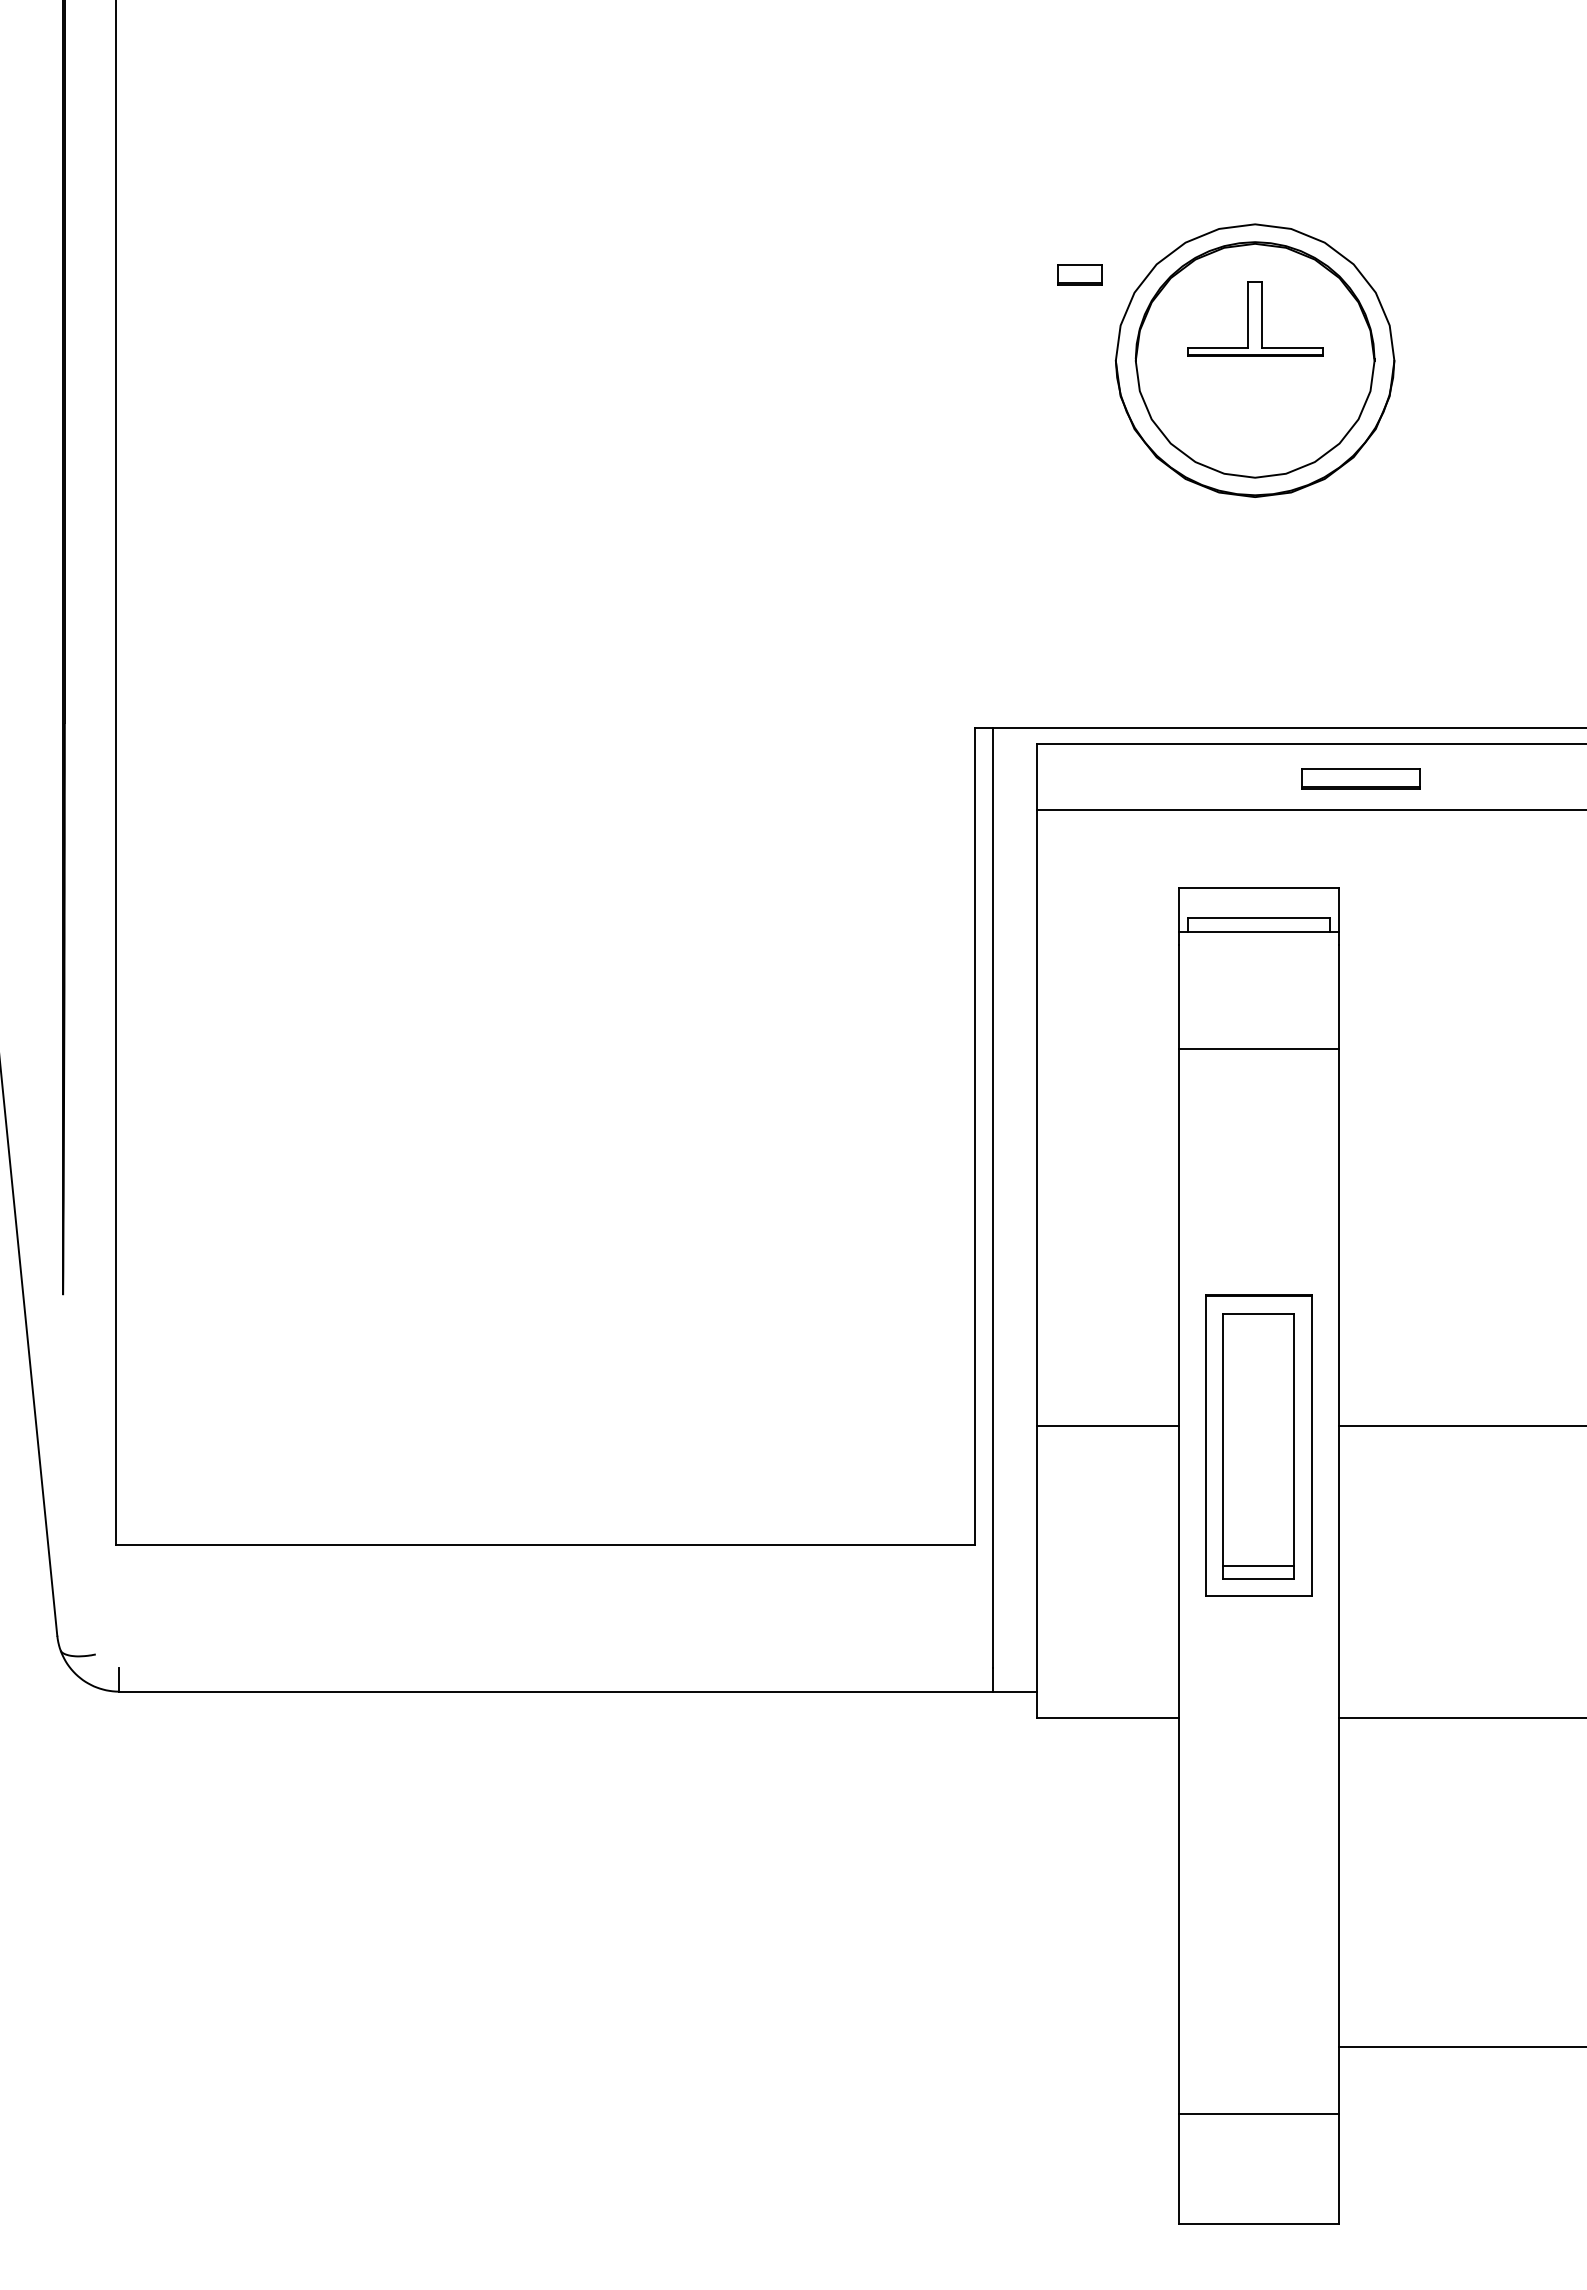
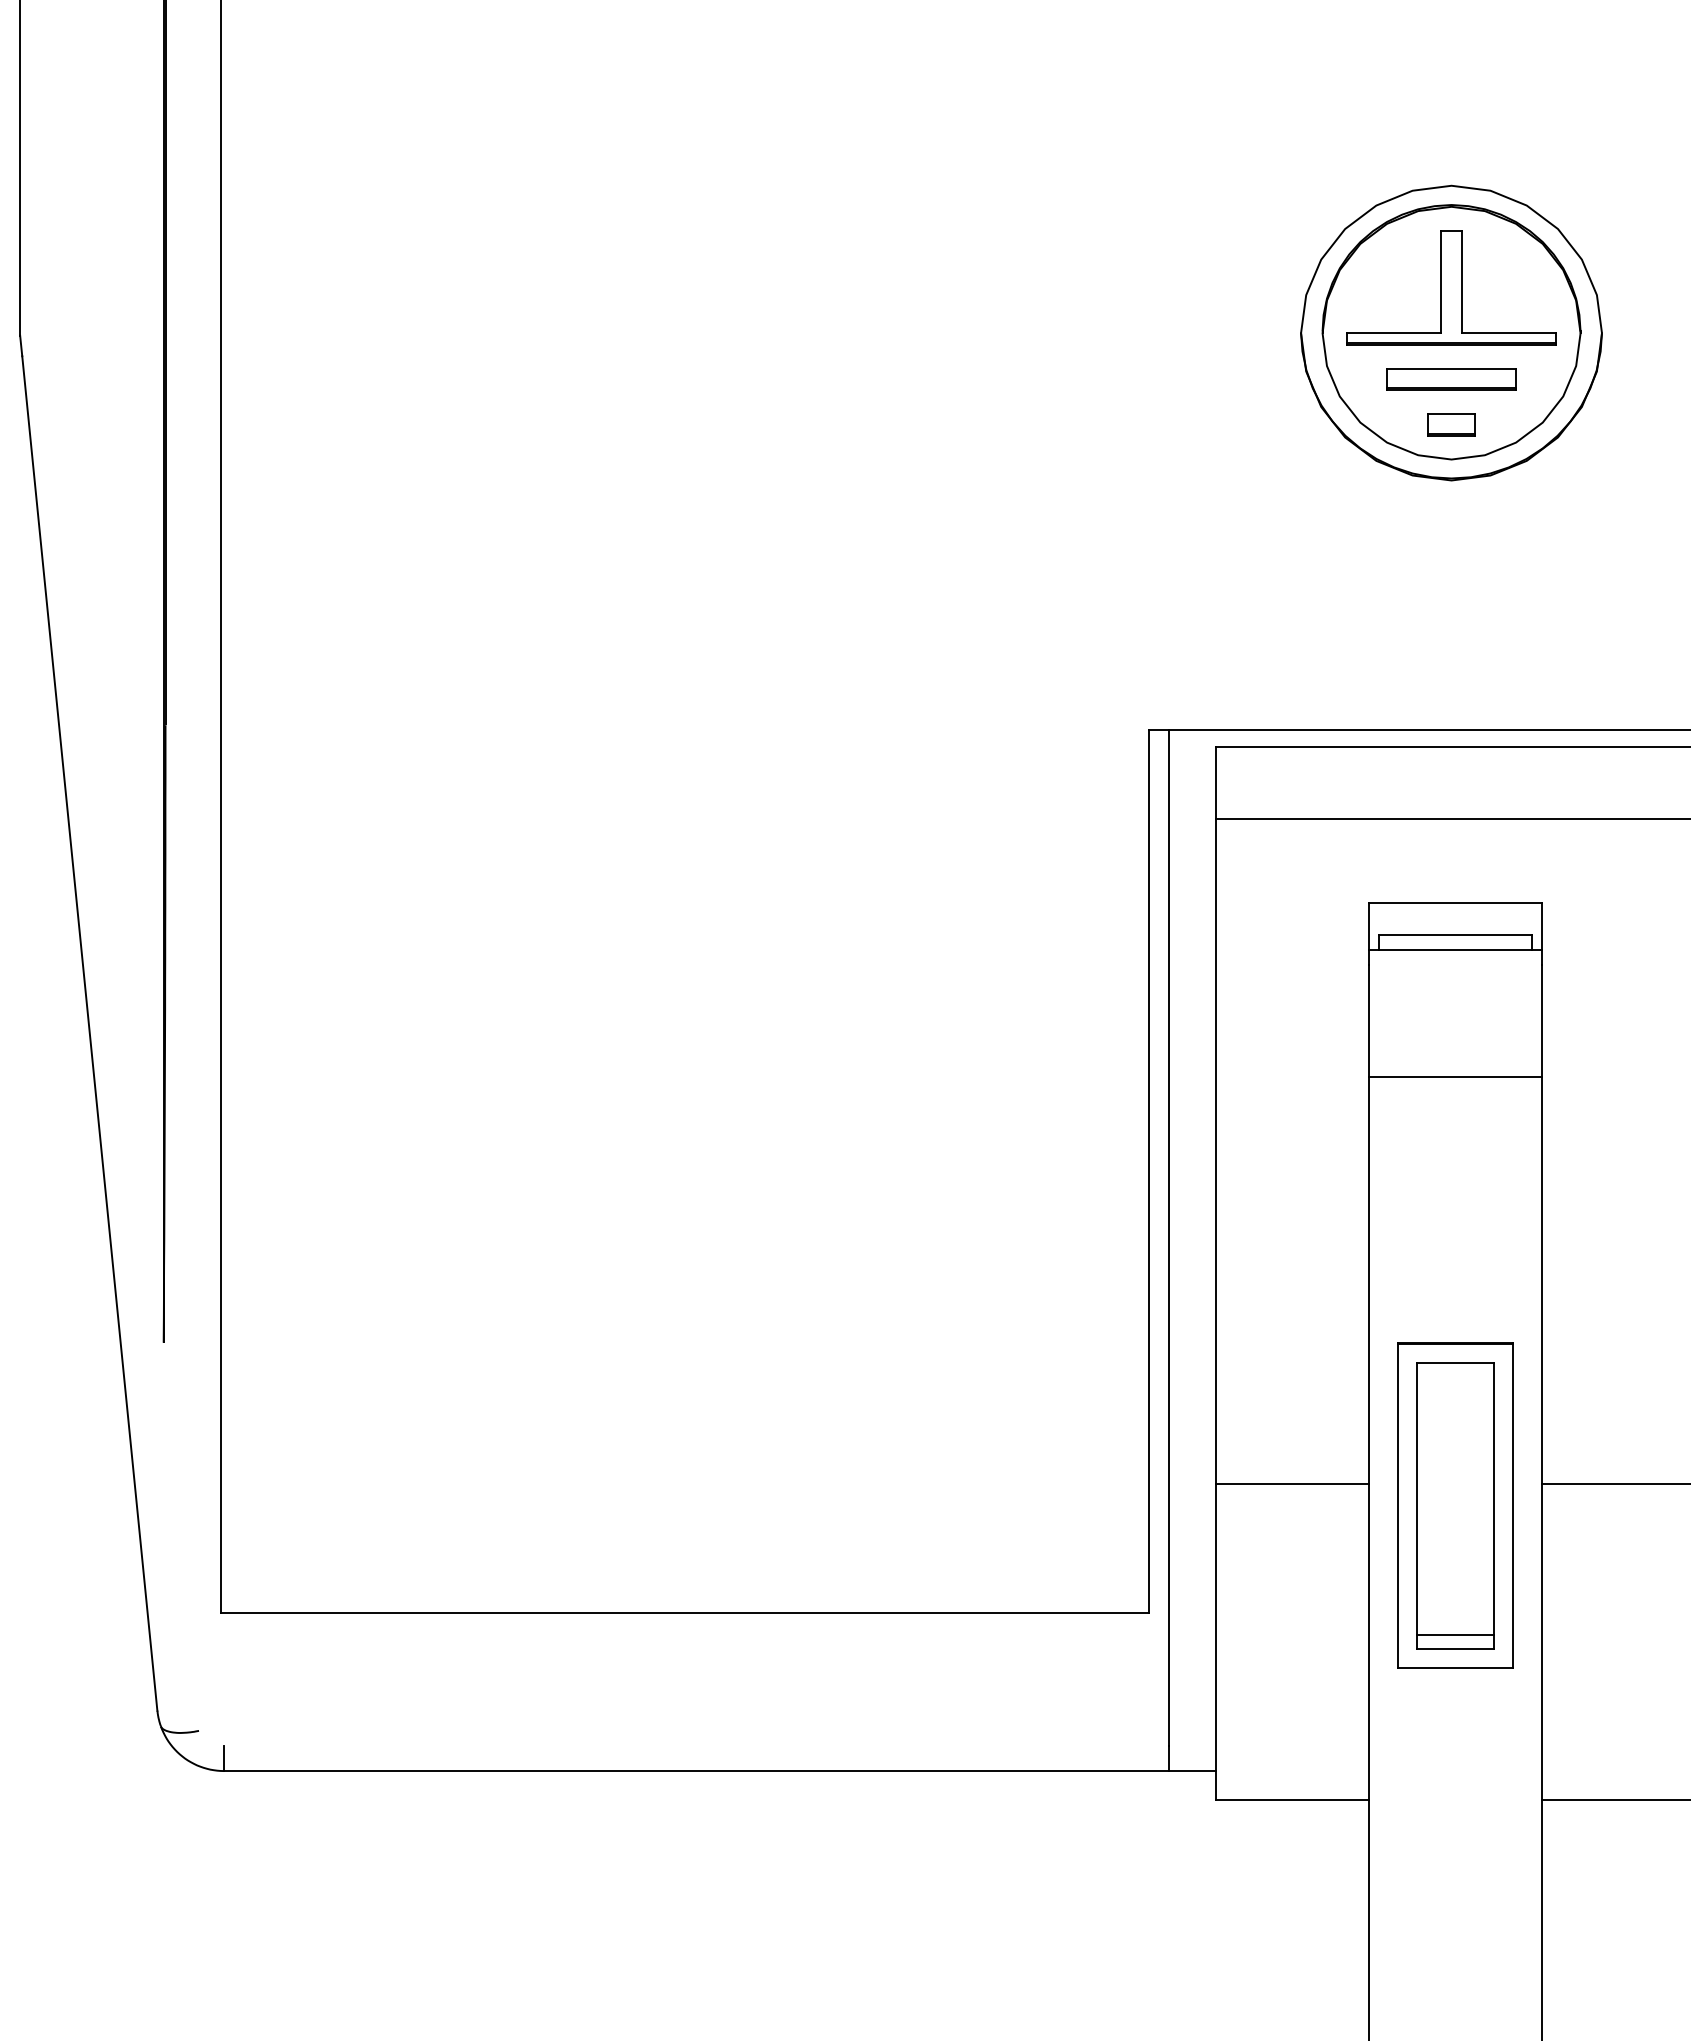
part: (1079, 274) -> (1450, 424), moved
part: (1255, 318) -> (1451, 287), size x1.43
part: (1360, 778) -> (1450, 379), moved

